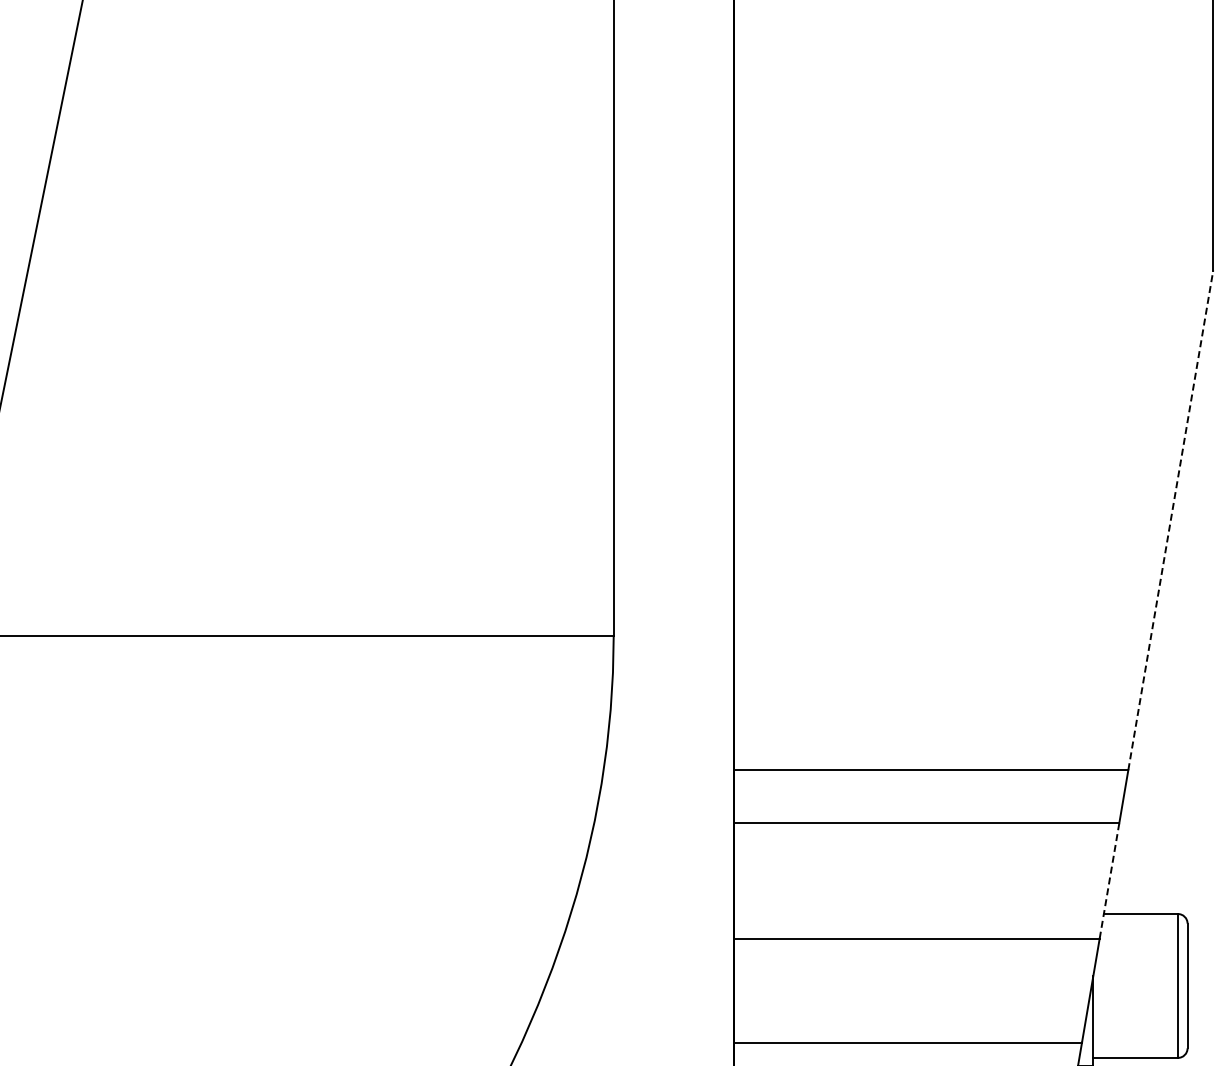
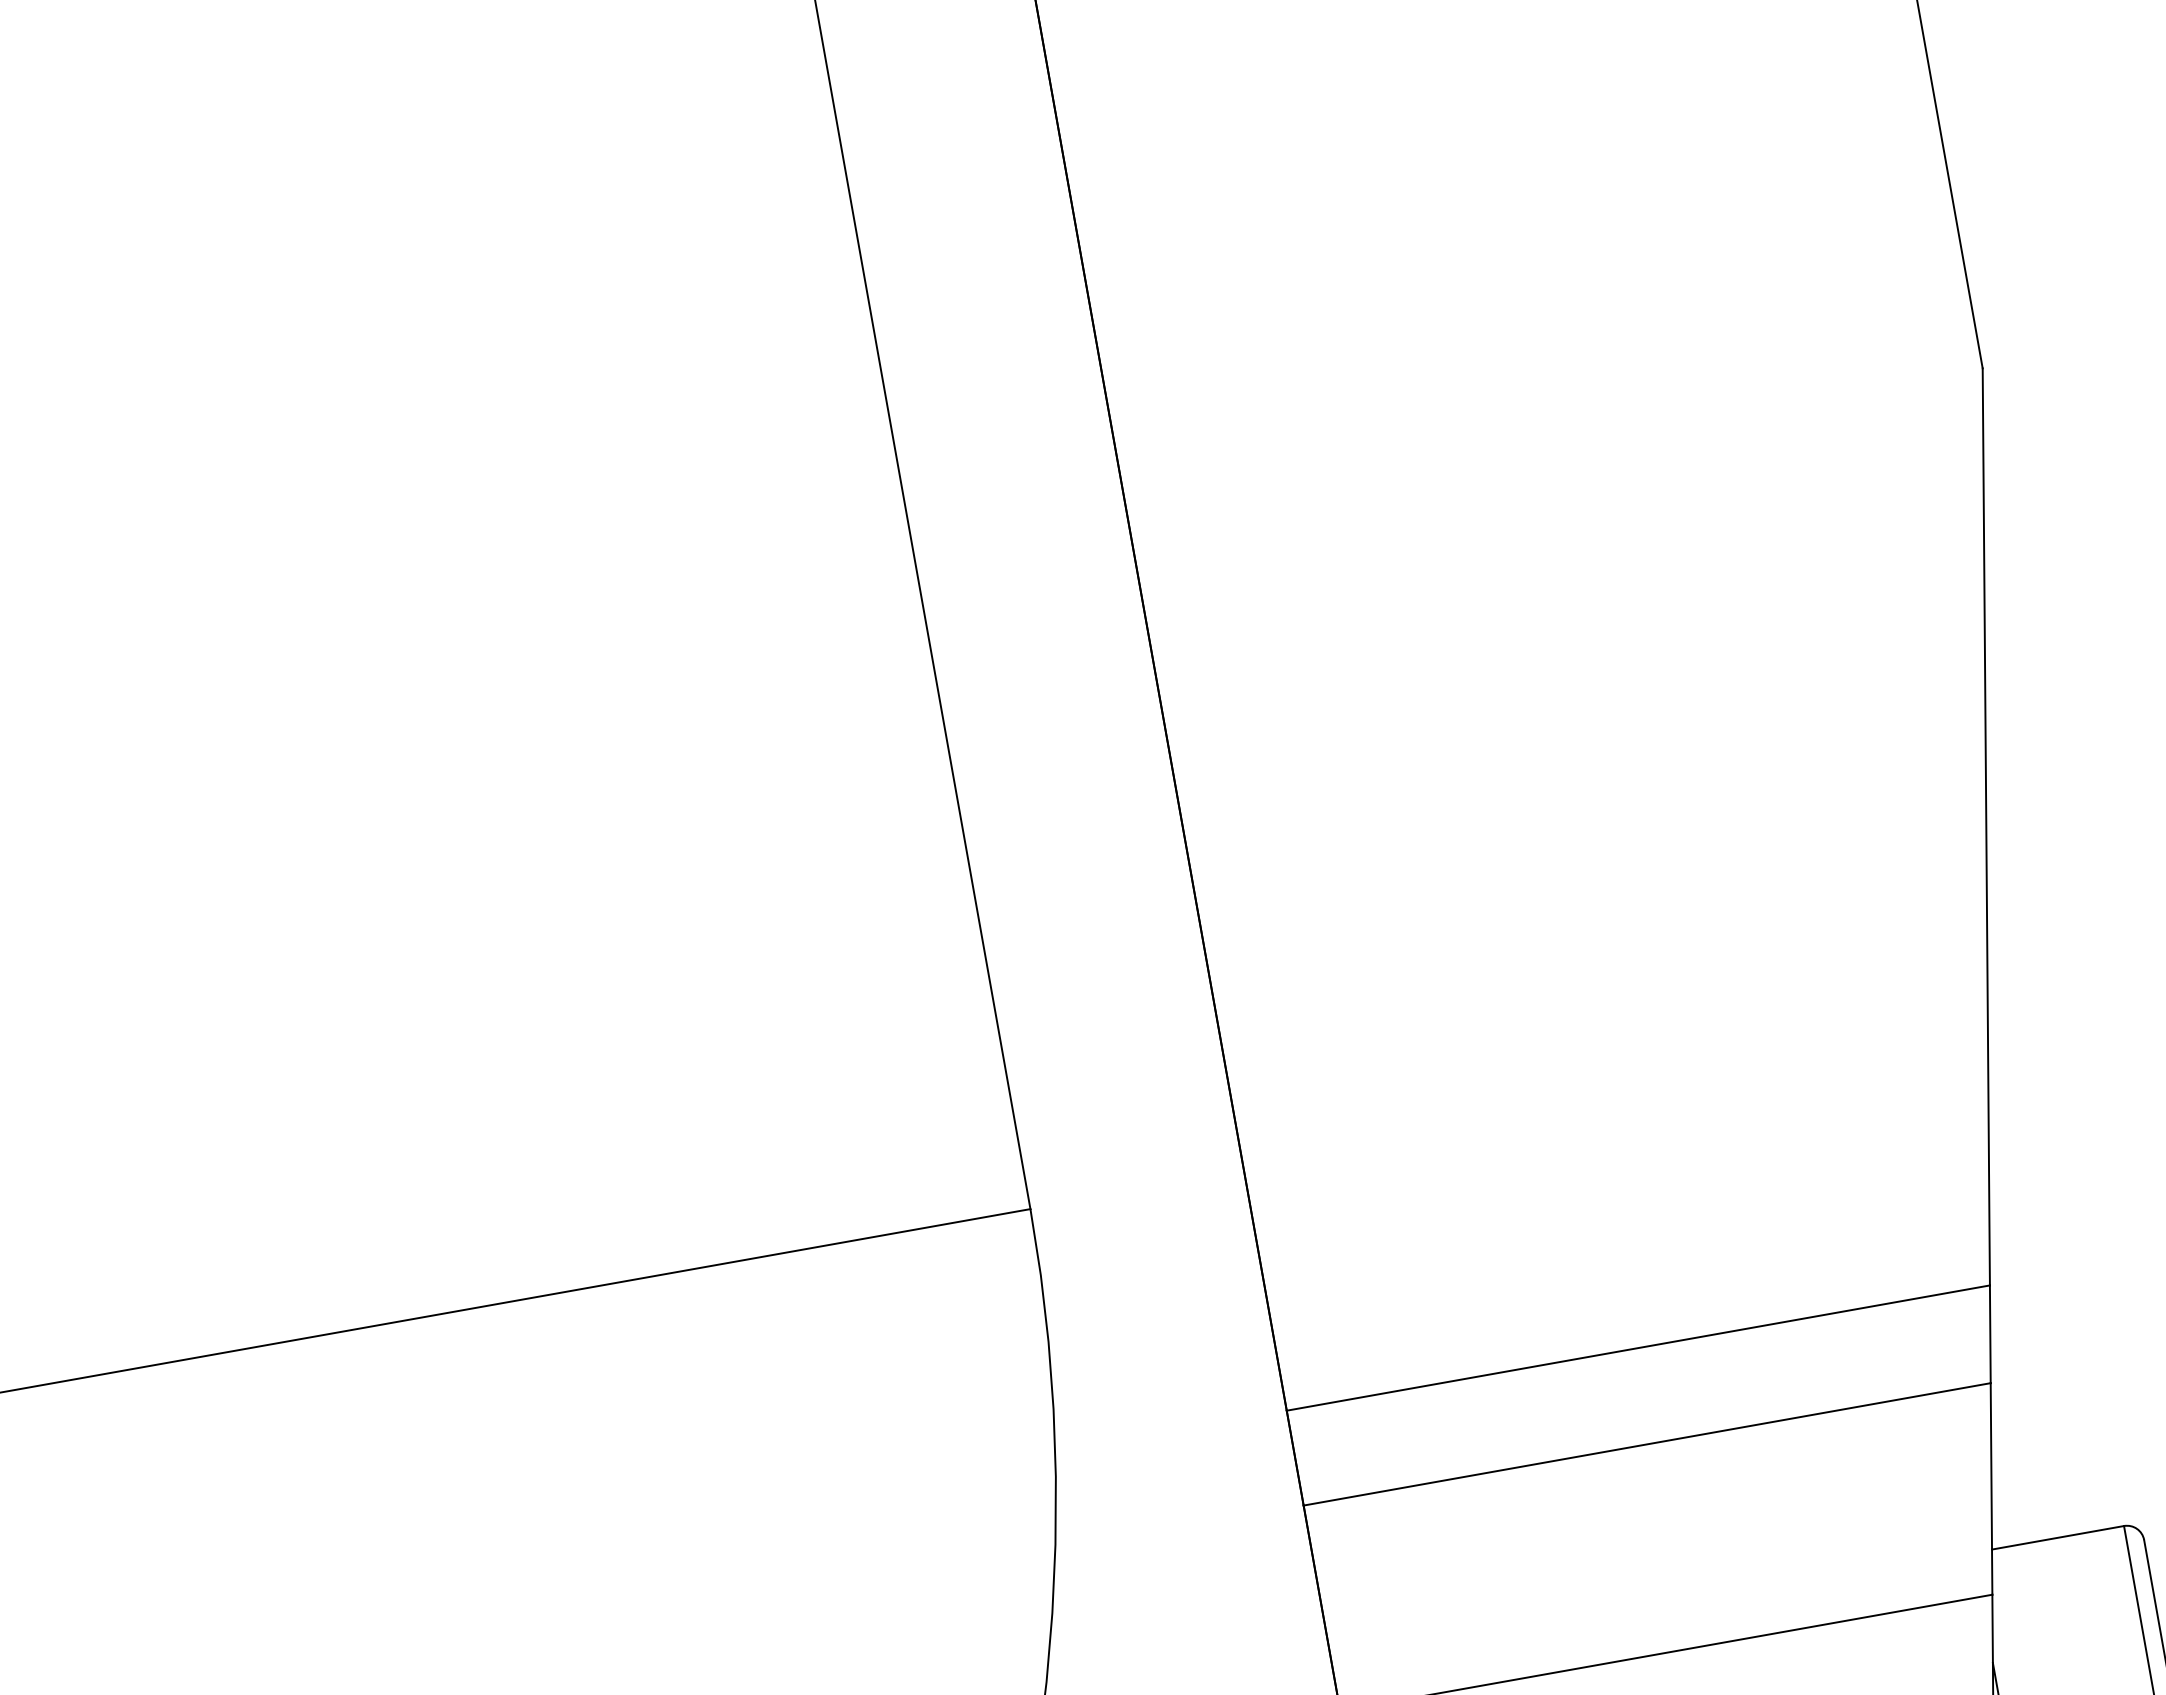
line: (1170, 519) -> (1985, 825), dashed -> solid
line: (1109, 880) -> (1991, 1488), dashed -> solid

